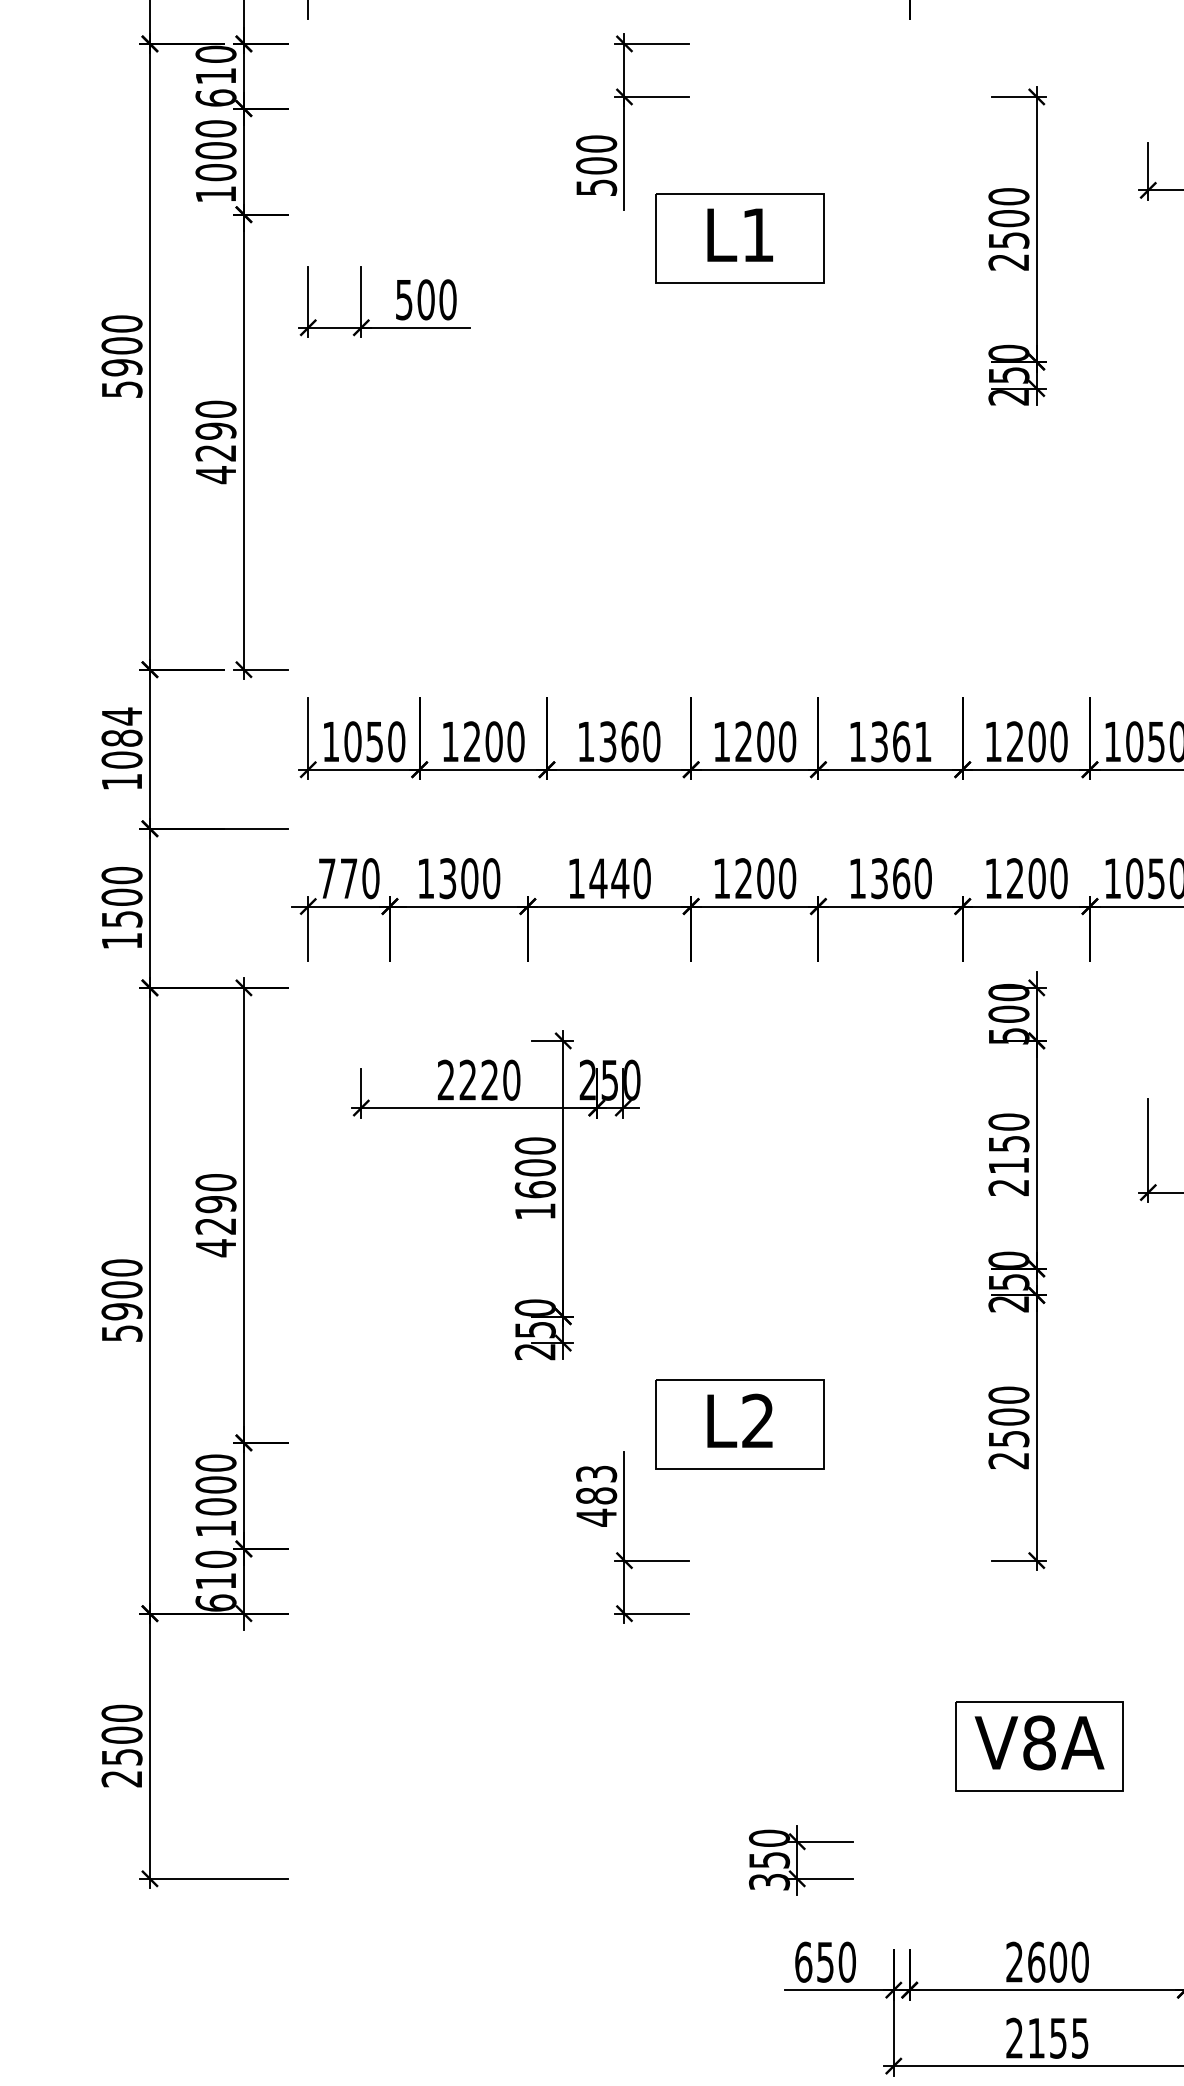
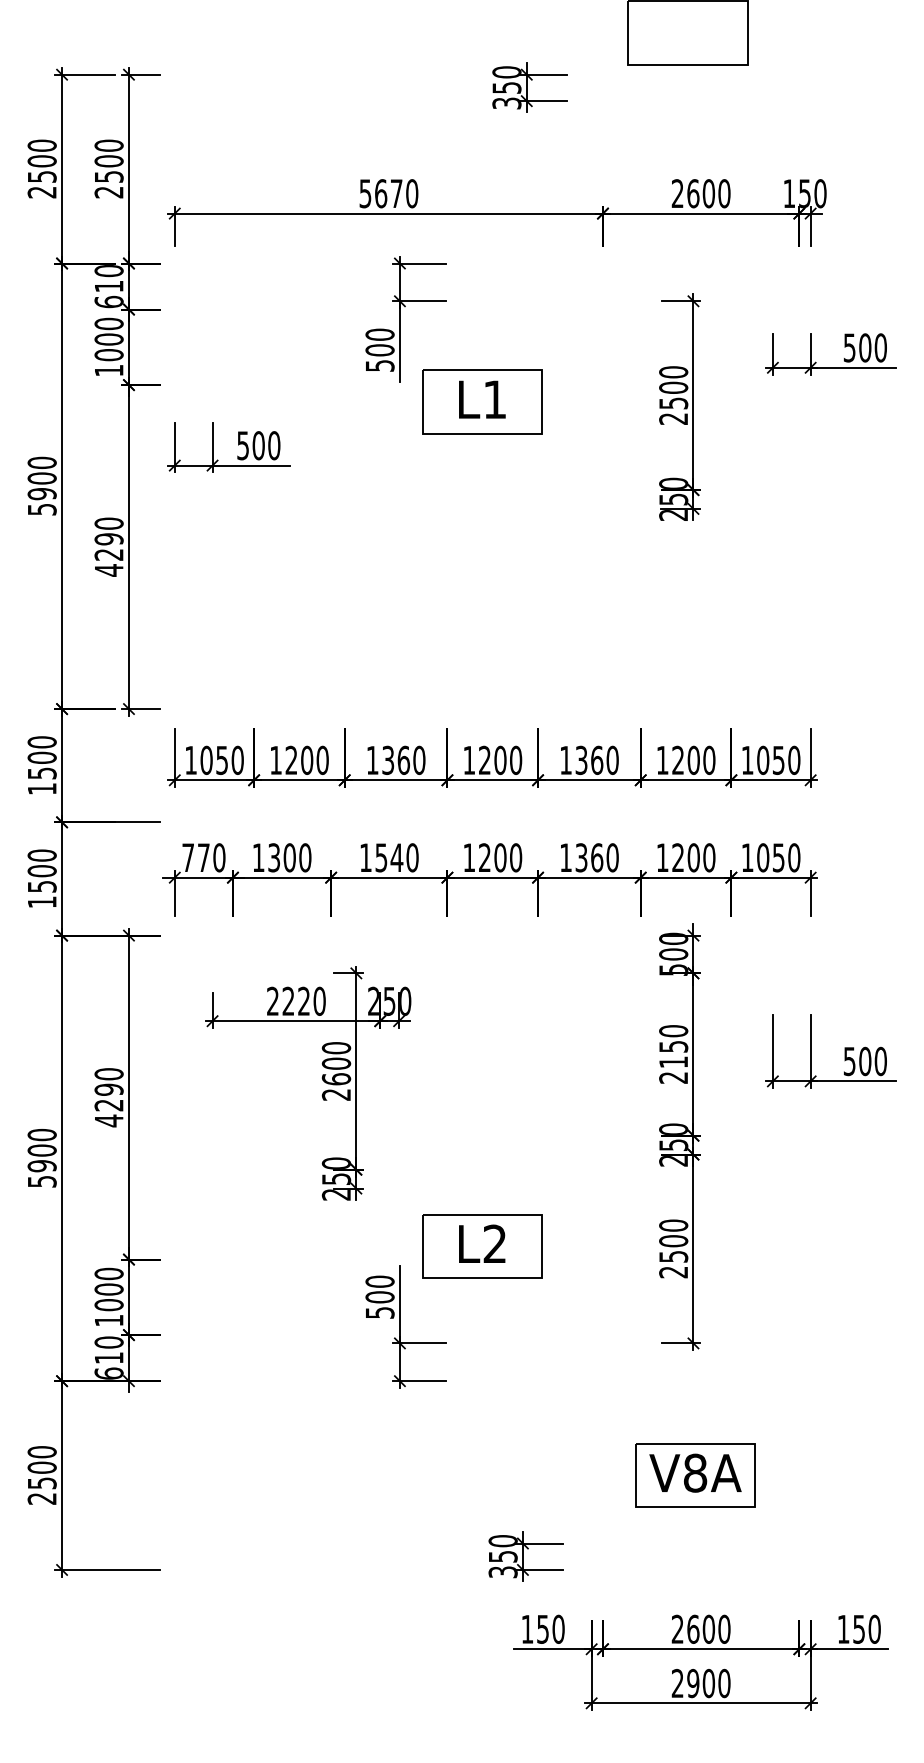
text: (121, 737) -> (41, 757), 1084 -> 1500
text: (923, 740) -> (612, 759), 1361 -> 1360
text: (598, 878) -> (381, 857), 1440 -> 1540
text: (533, 1211) -> (335, 1094), 1600 -> 2600
text: (595, 1496) -> (379, 1297), 483 -> 500
text: (803, 1961) -> (527, 1628), 650 -> 150
text: (1057, 2038) -> (708, 1683), 2155 -> 2900

